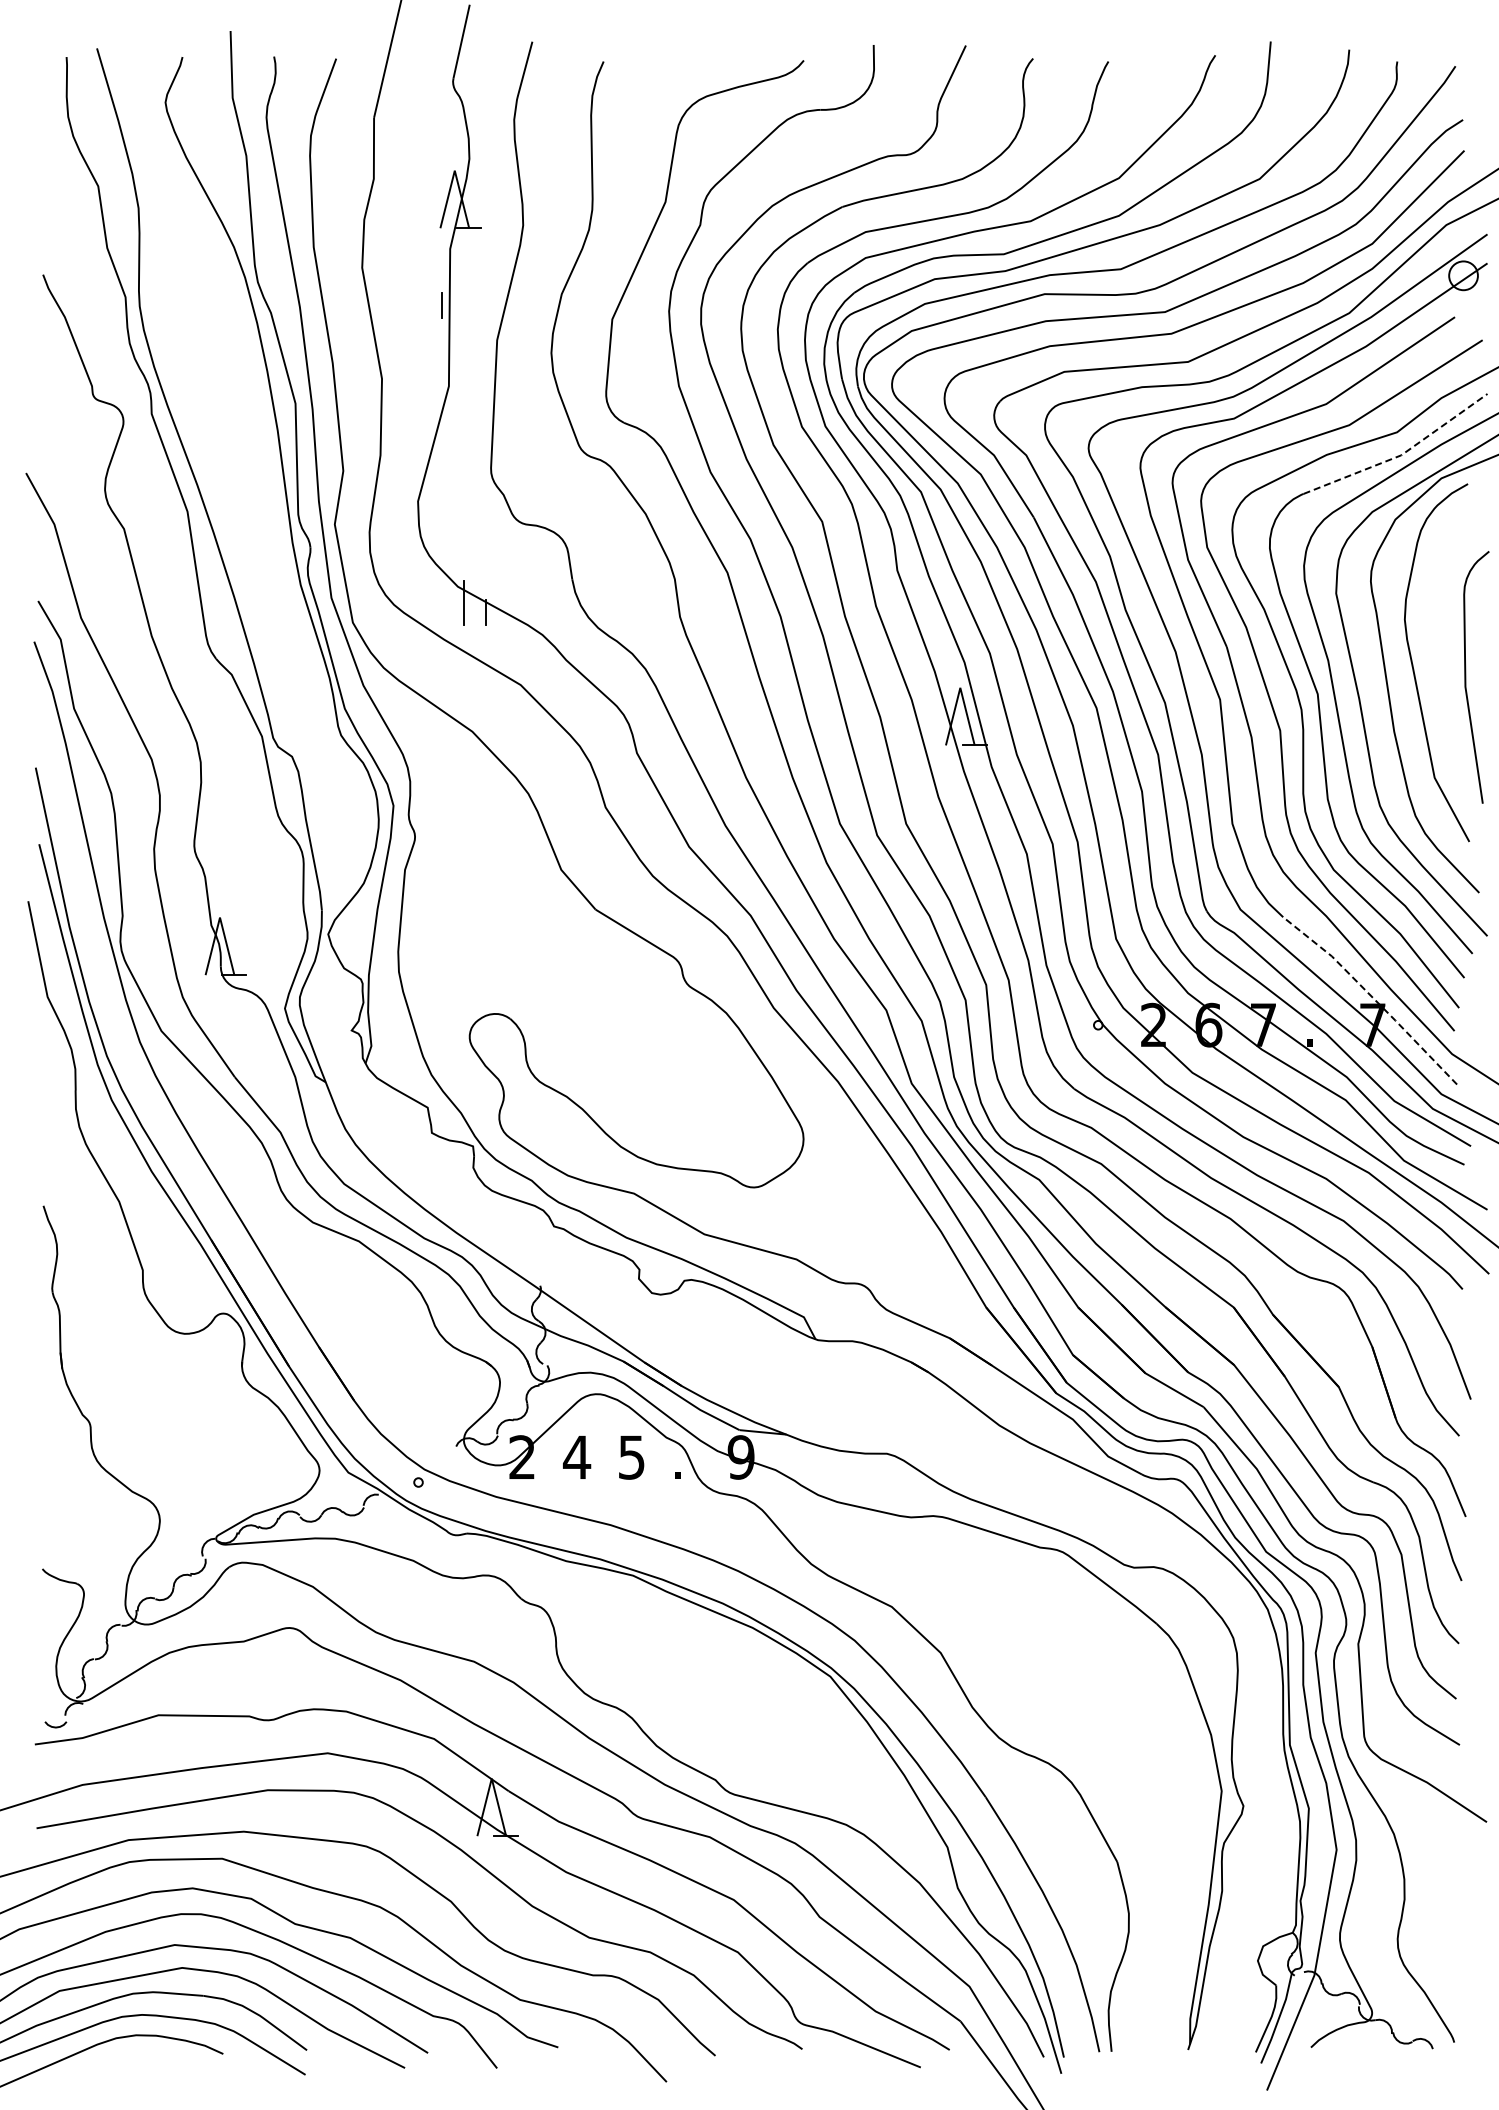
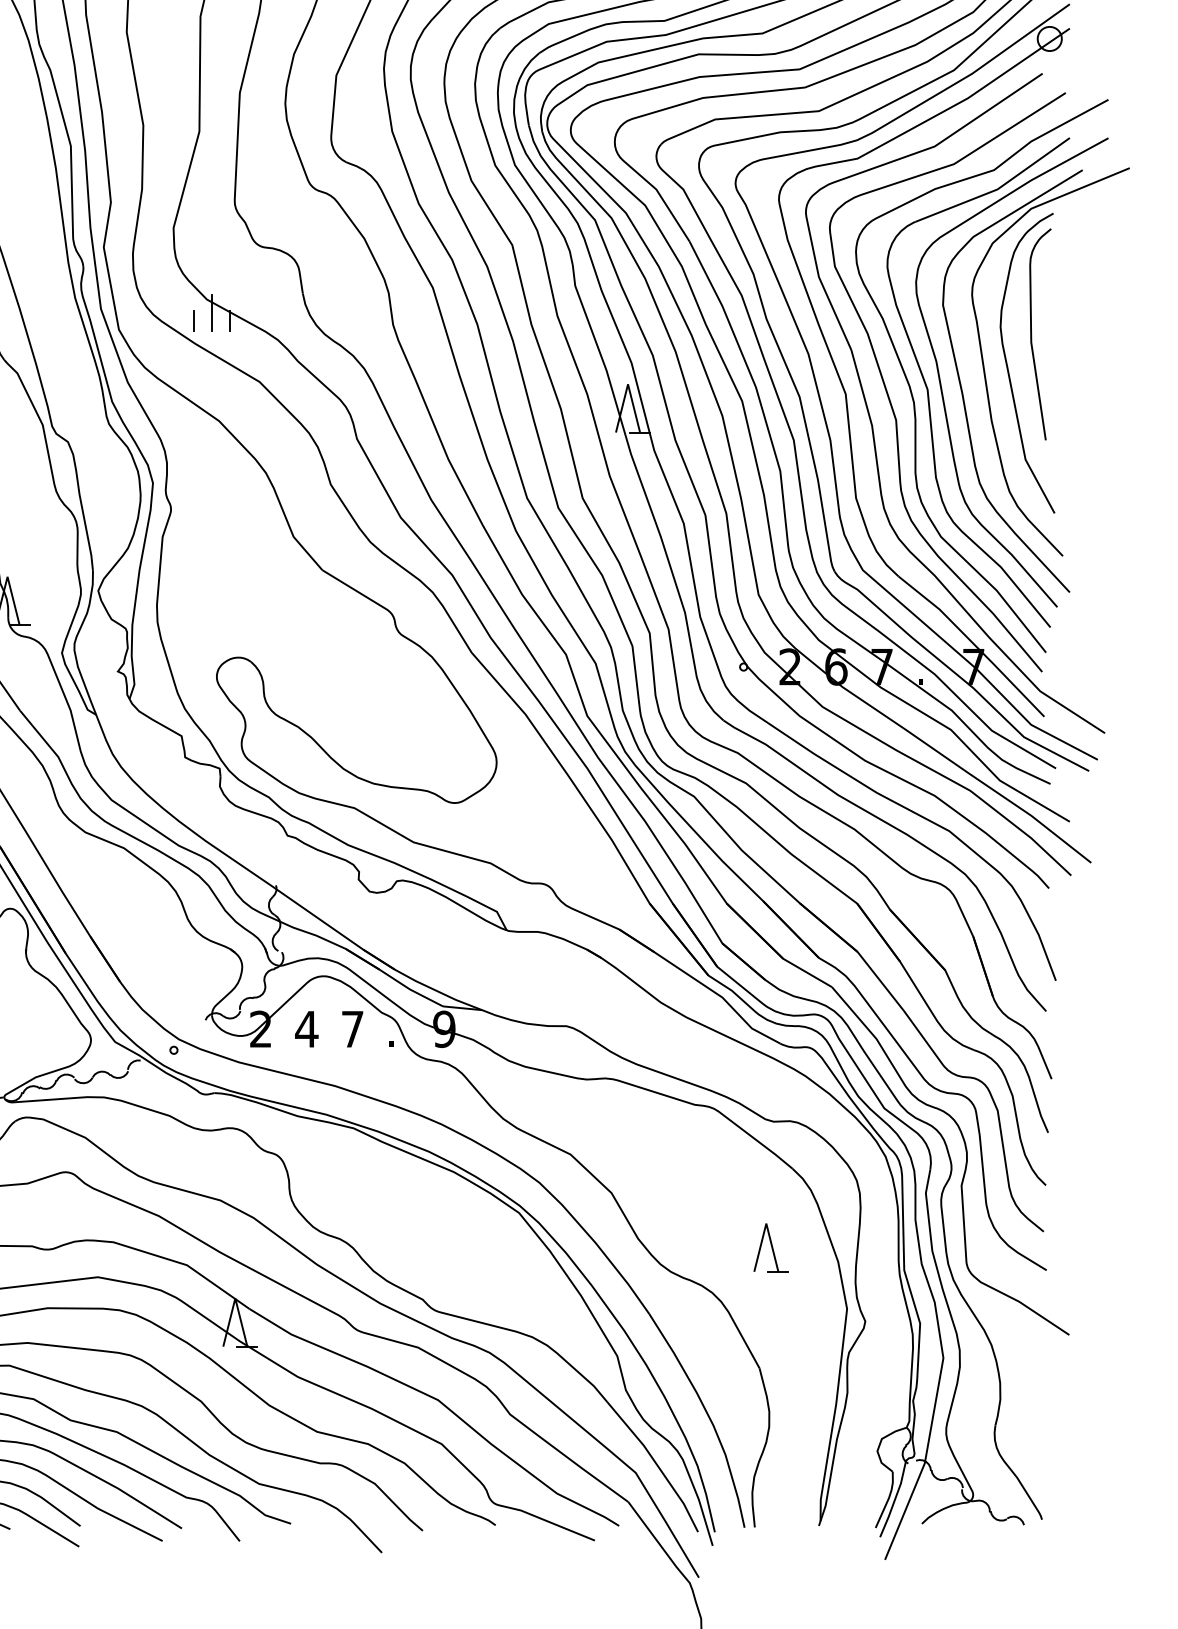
line: (441, 305) -> (193, 321), moved
line: (1401, 455) -> (997, 189), dashed -> solid
curve: (1466, 677) -> (1032, 334), moved
line: (1372, 997) -> (973, 643), dashed -> solid
text: (631, 1457) -> (352, 1029), 5 -> 7
part: (1131, 1718) -> (771, 1248), added

